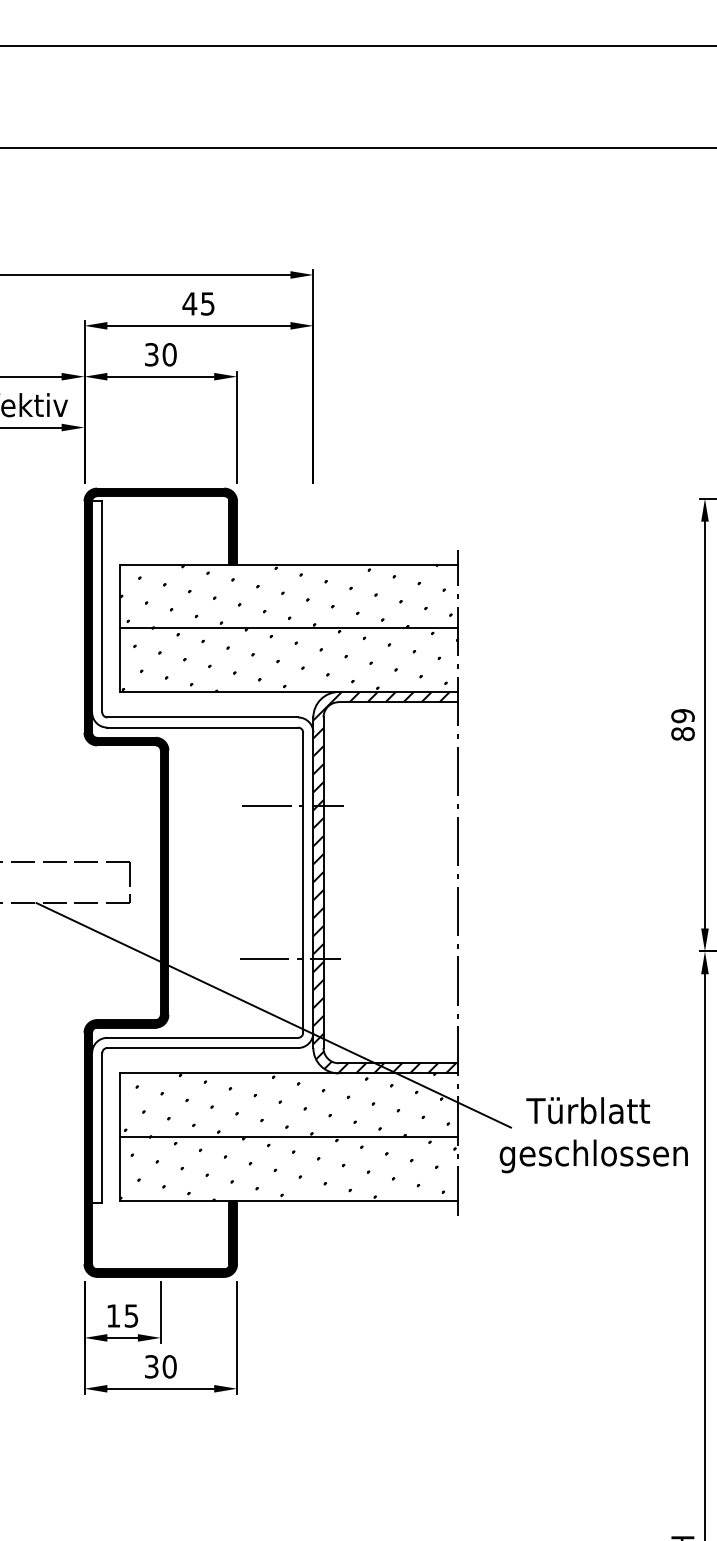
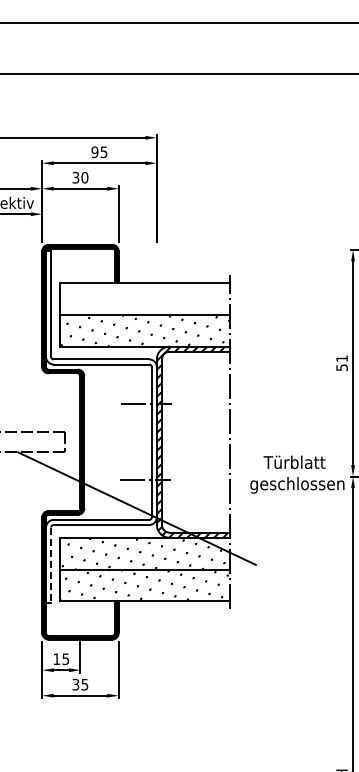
text: (188, 304) -> (94, 152), 45 -> 95
hatch: (286, 595) -> (143, 298), removed
text: (681, 725) -> (341, 363), 89 -> 51
line: (102, 1128) -> (51, 565), solid -> dashed
text: (594, 1134) -> (297, 474), moved
text: (168, 1366) -> (84, 684), 30 -> 35

